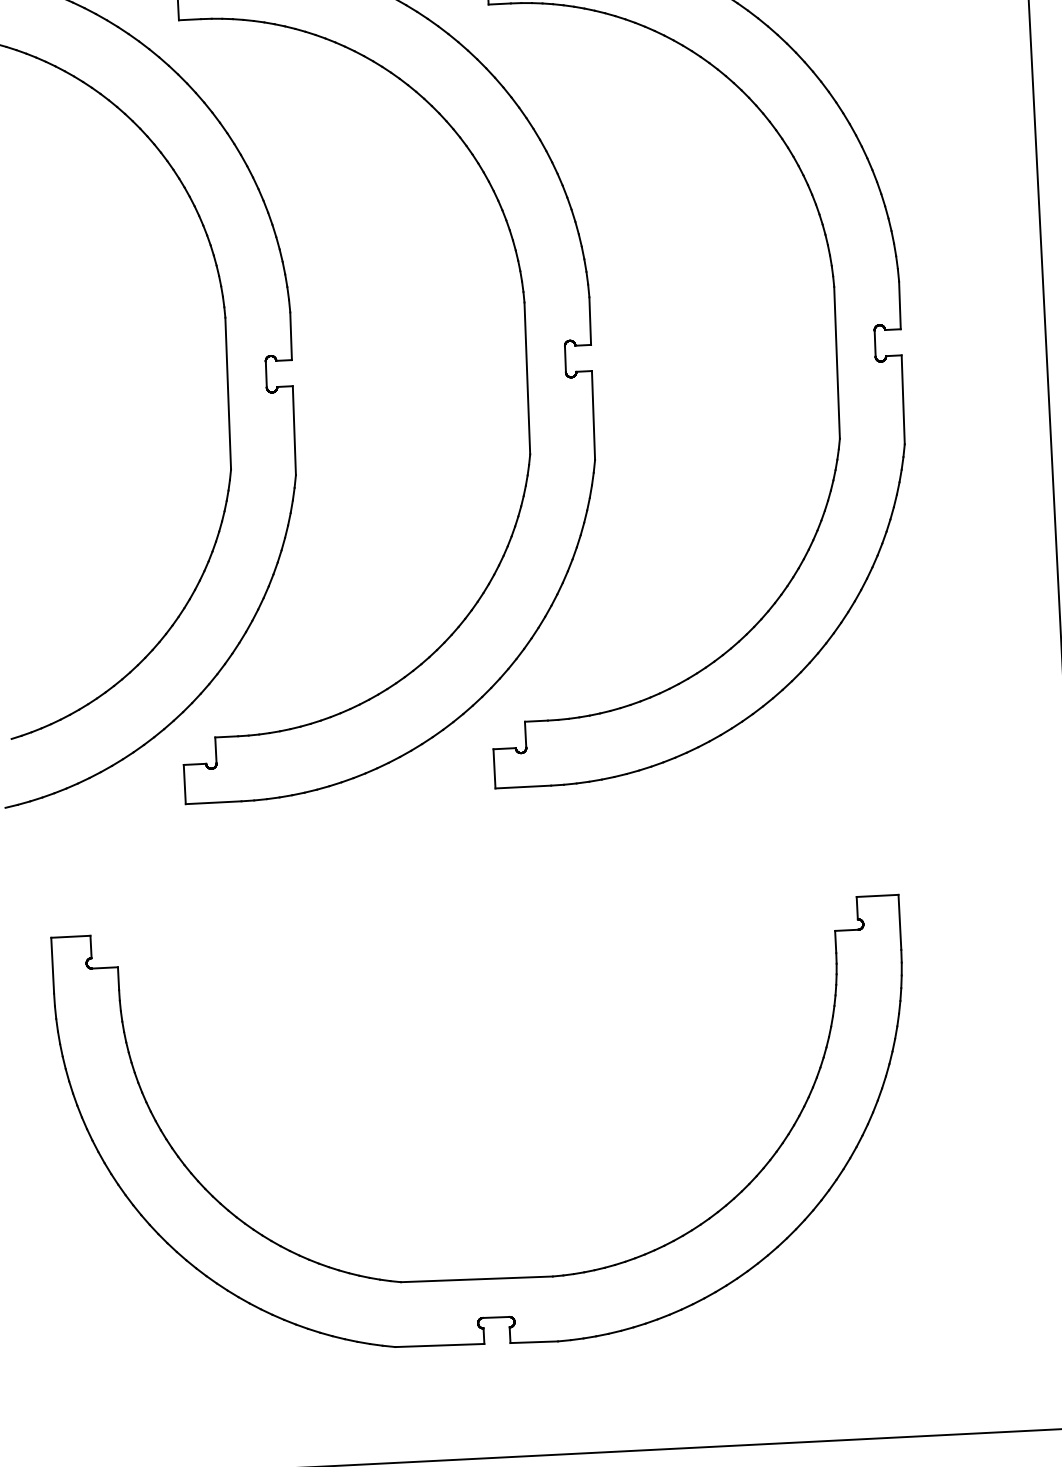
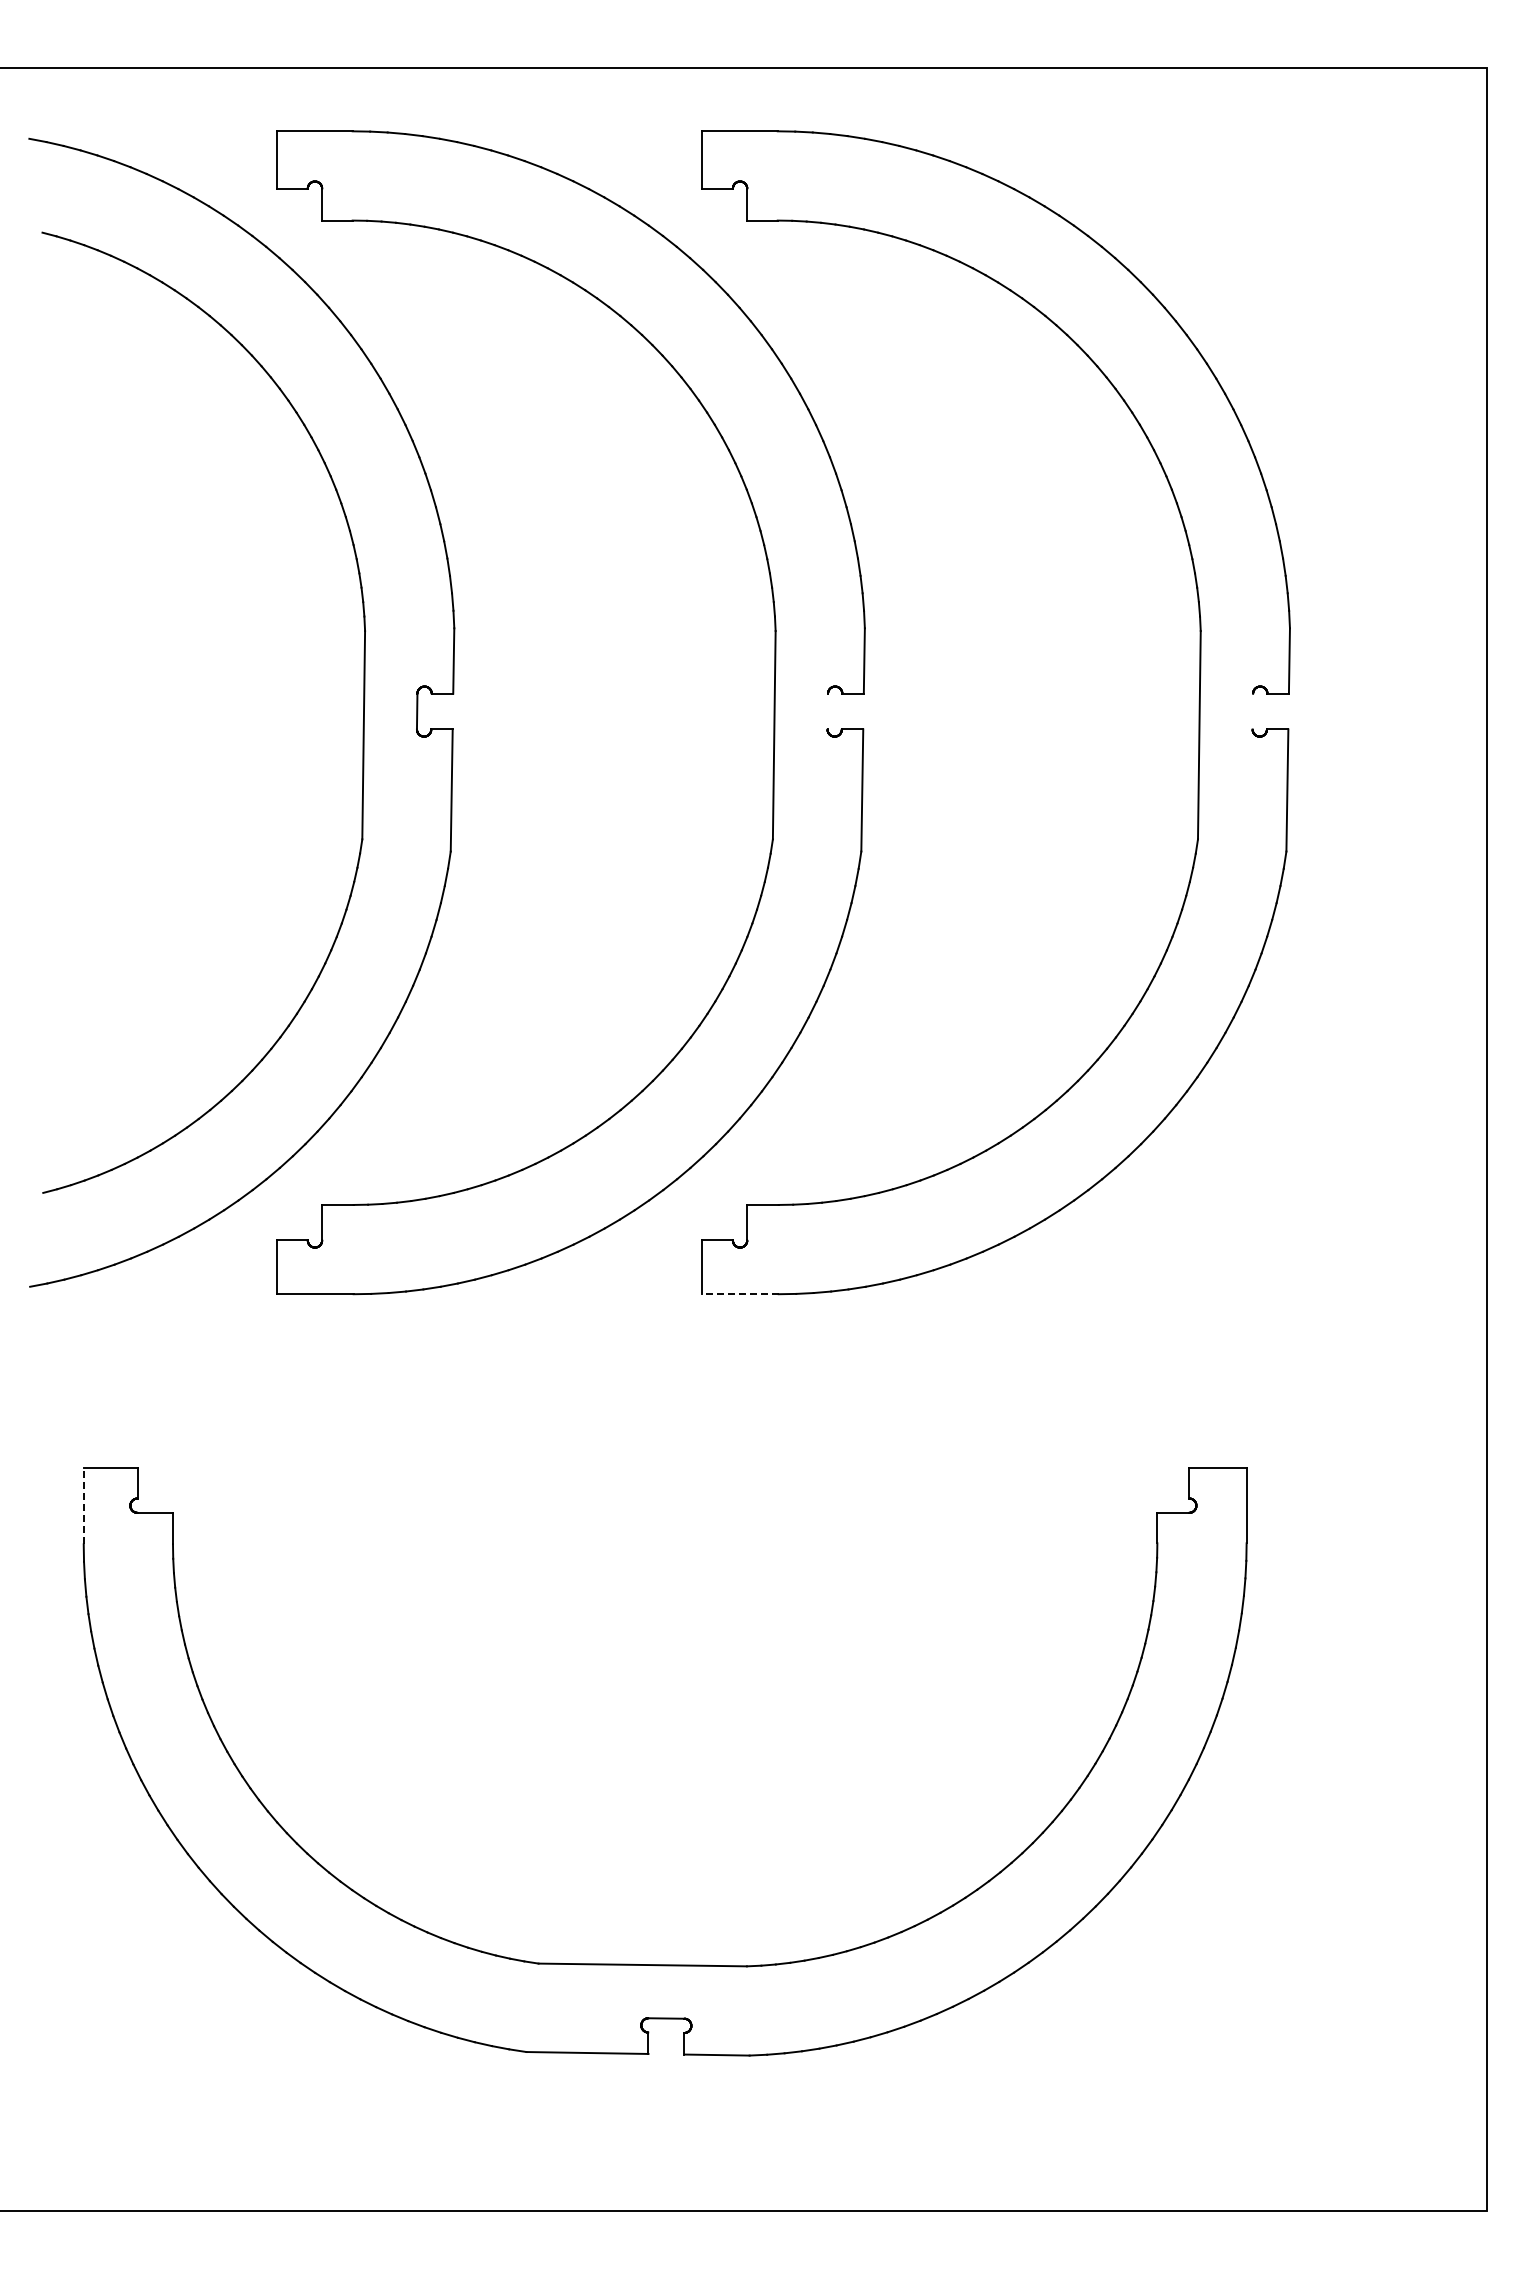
line: (874, 343) -> (1252, 711), removed
line: (565, 359) -> (827, 711), removed
line: (522, 787) -> (739, 1294), solid -> dashed
line: (52, 965) -> (83, 1505), solid -> dashed

